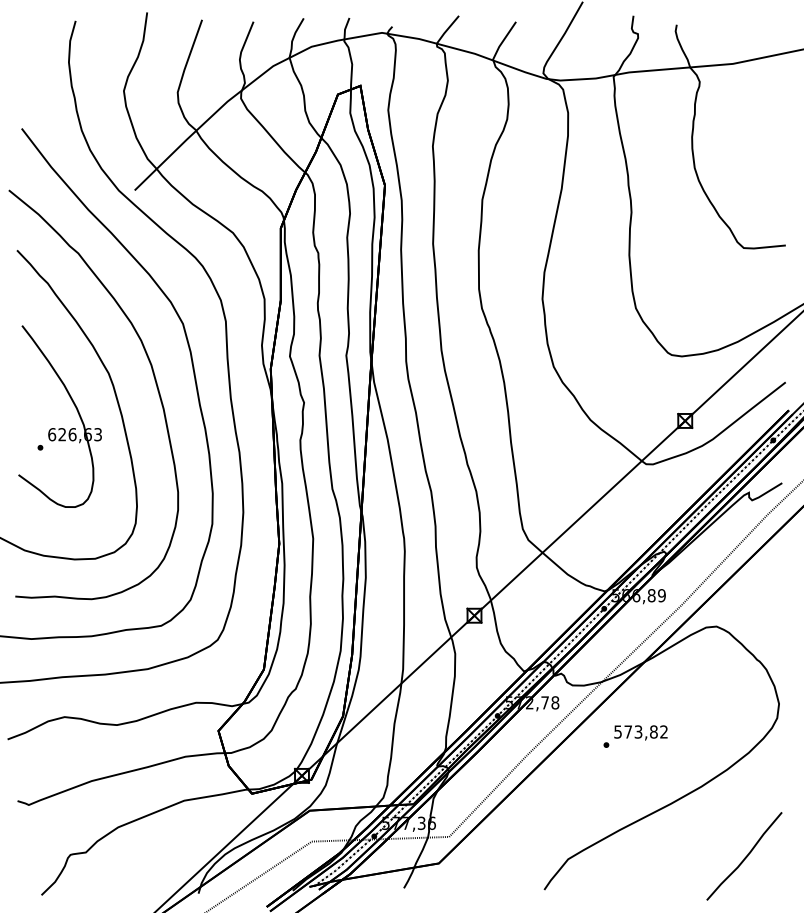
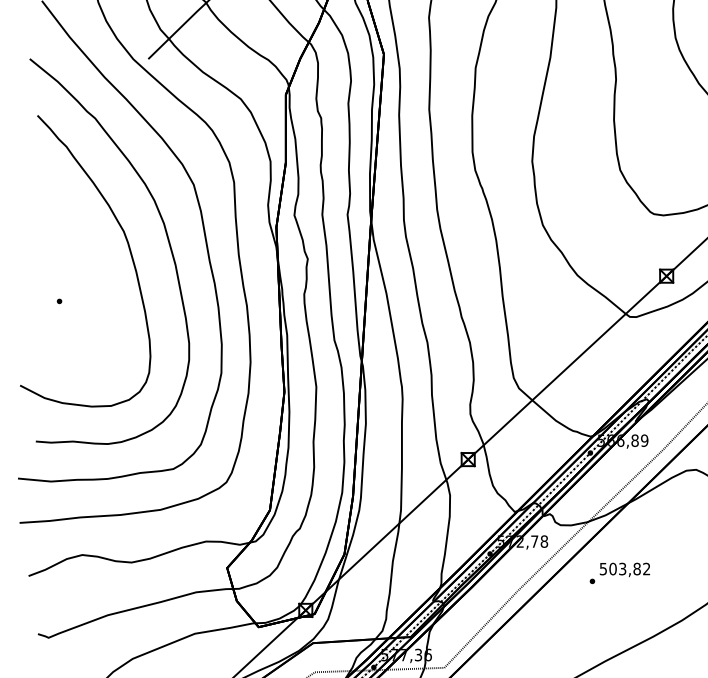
part: (59, 428) -> (77, 283), removed
text: (628, 731) -> (613, 568), 573,82 -> 503,82

